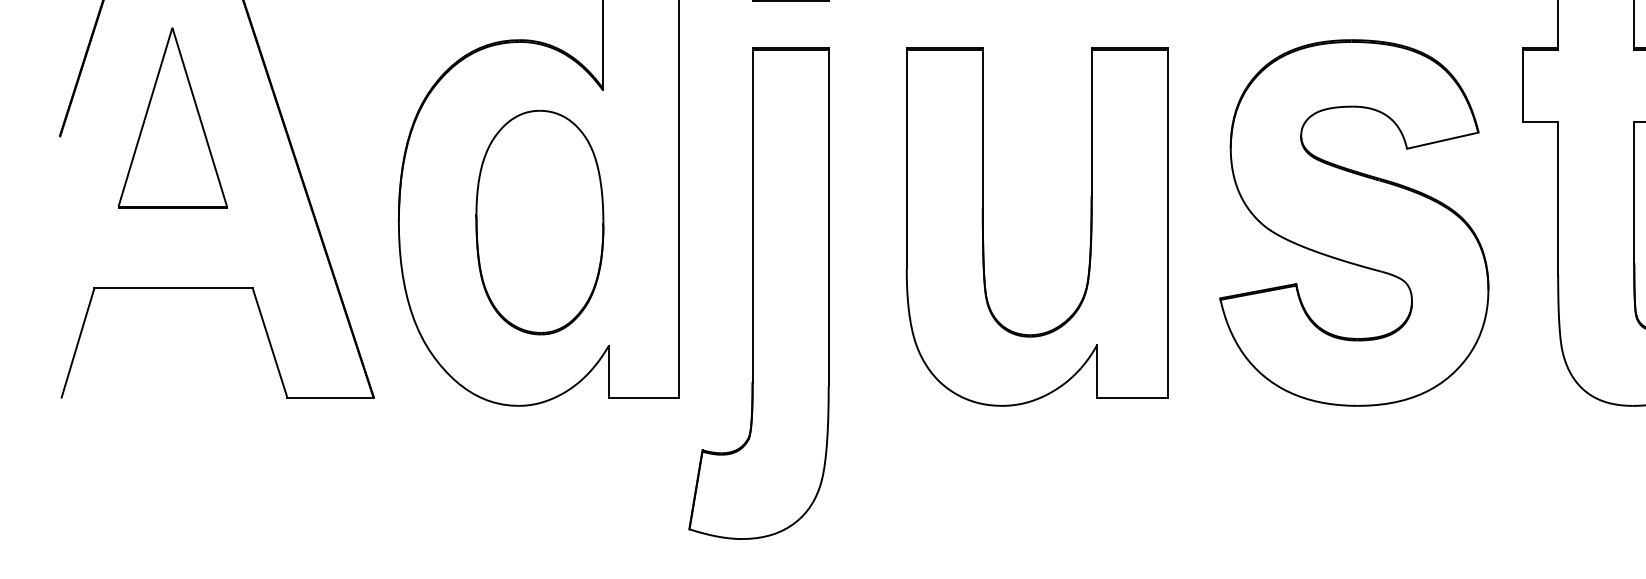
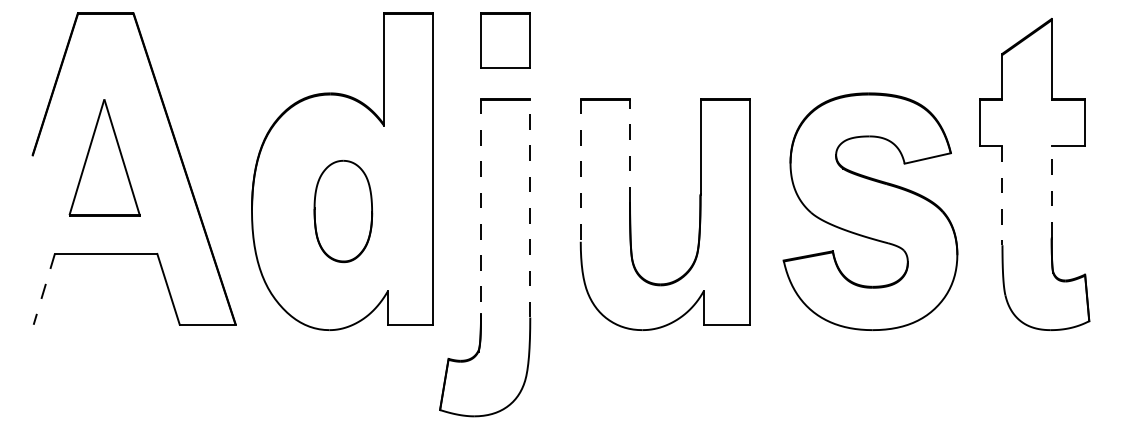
part: (172, 117) -> (104, 157), moved
line: (983, 128) -> (630, 150), solid -> dashed
line: (906, 159) -> (580, 170), solid -> dashed
line: (1633, 193) -> (1051, 192), solid -> dashed
line: (1558, 199) -> (1002, 196), solid -> dashed
line: (753, 214) -> (481, 206), solid -> dashed
line: (829, 216) -> (530, 207), solid -> dashed
part: (540, 222) -> (343, 211), size x0.7
line: (78, 343) -> (44, 289), solid -> dashed

